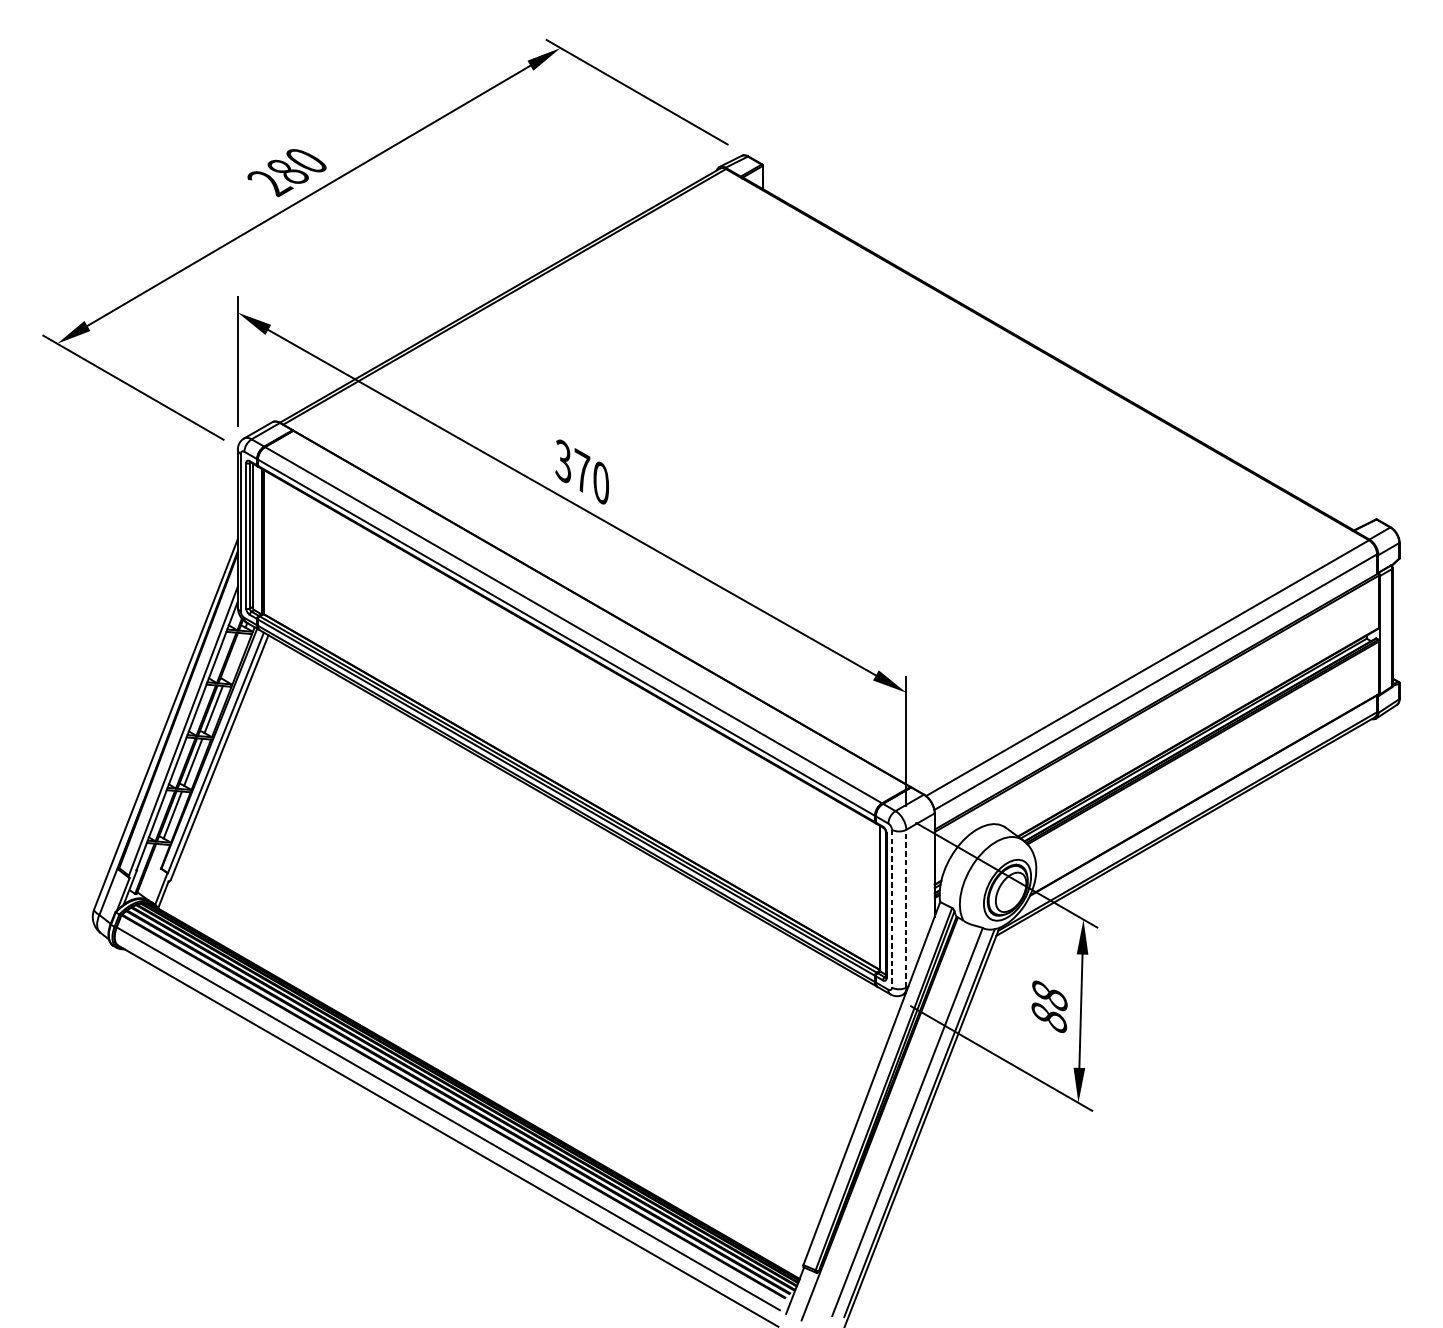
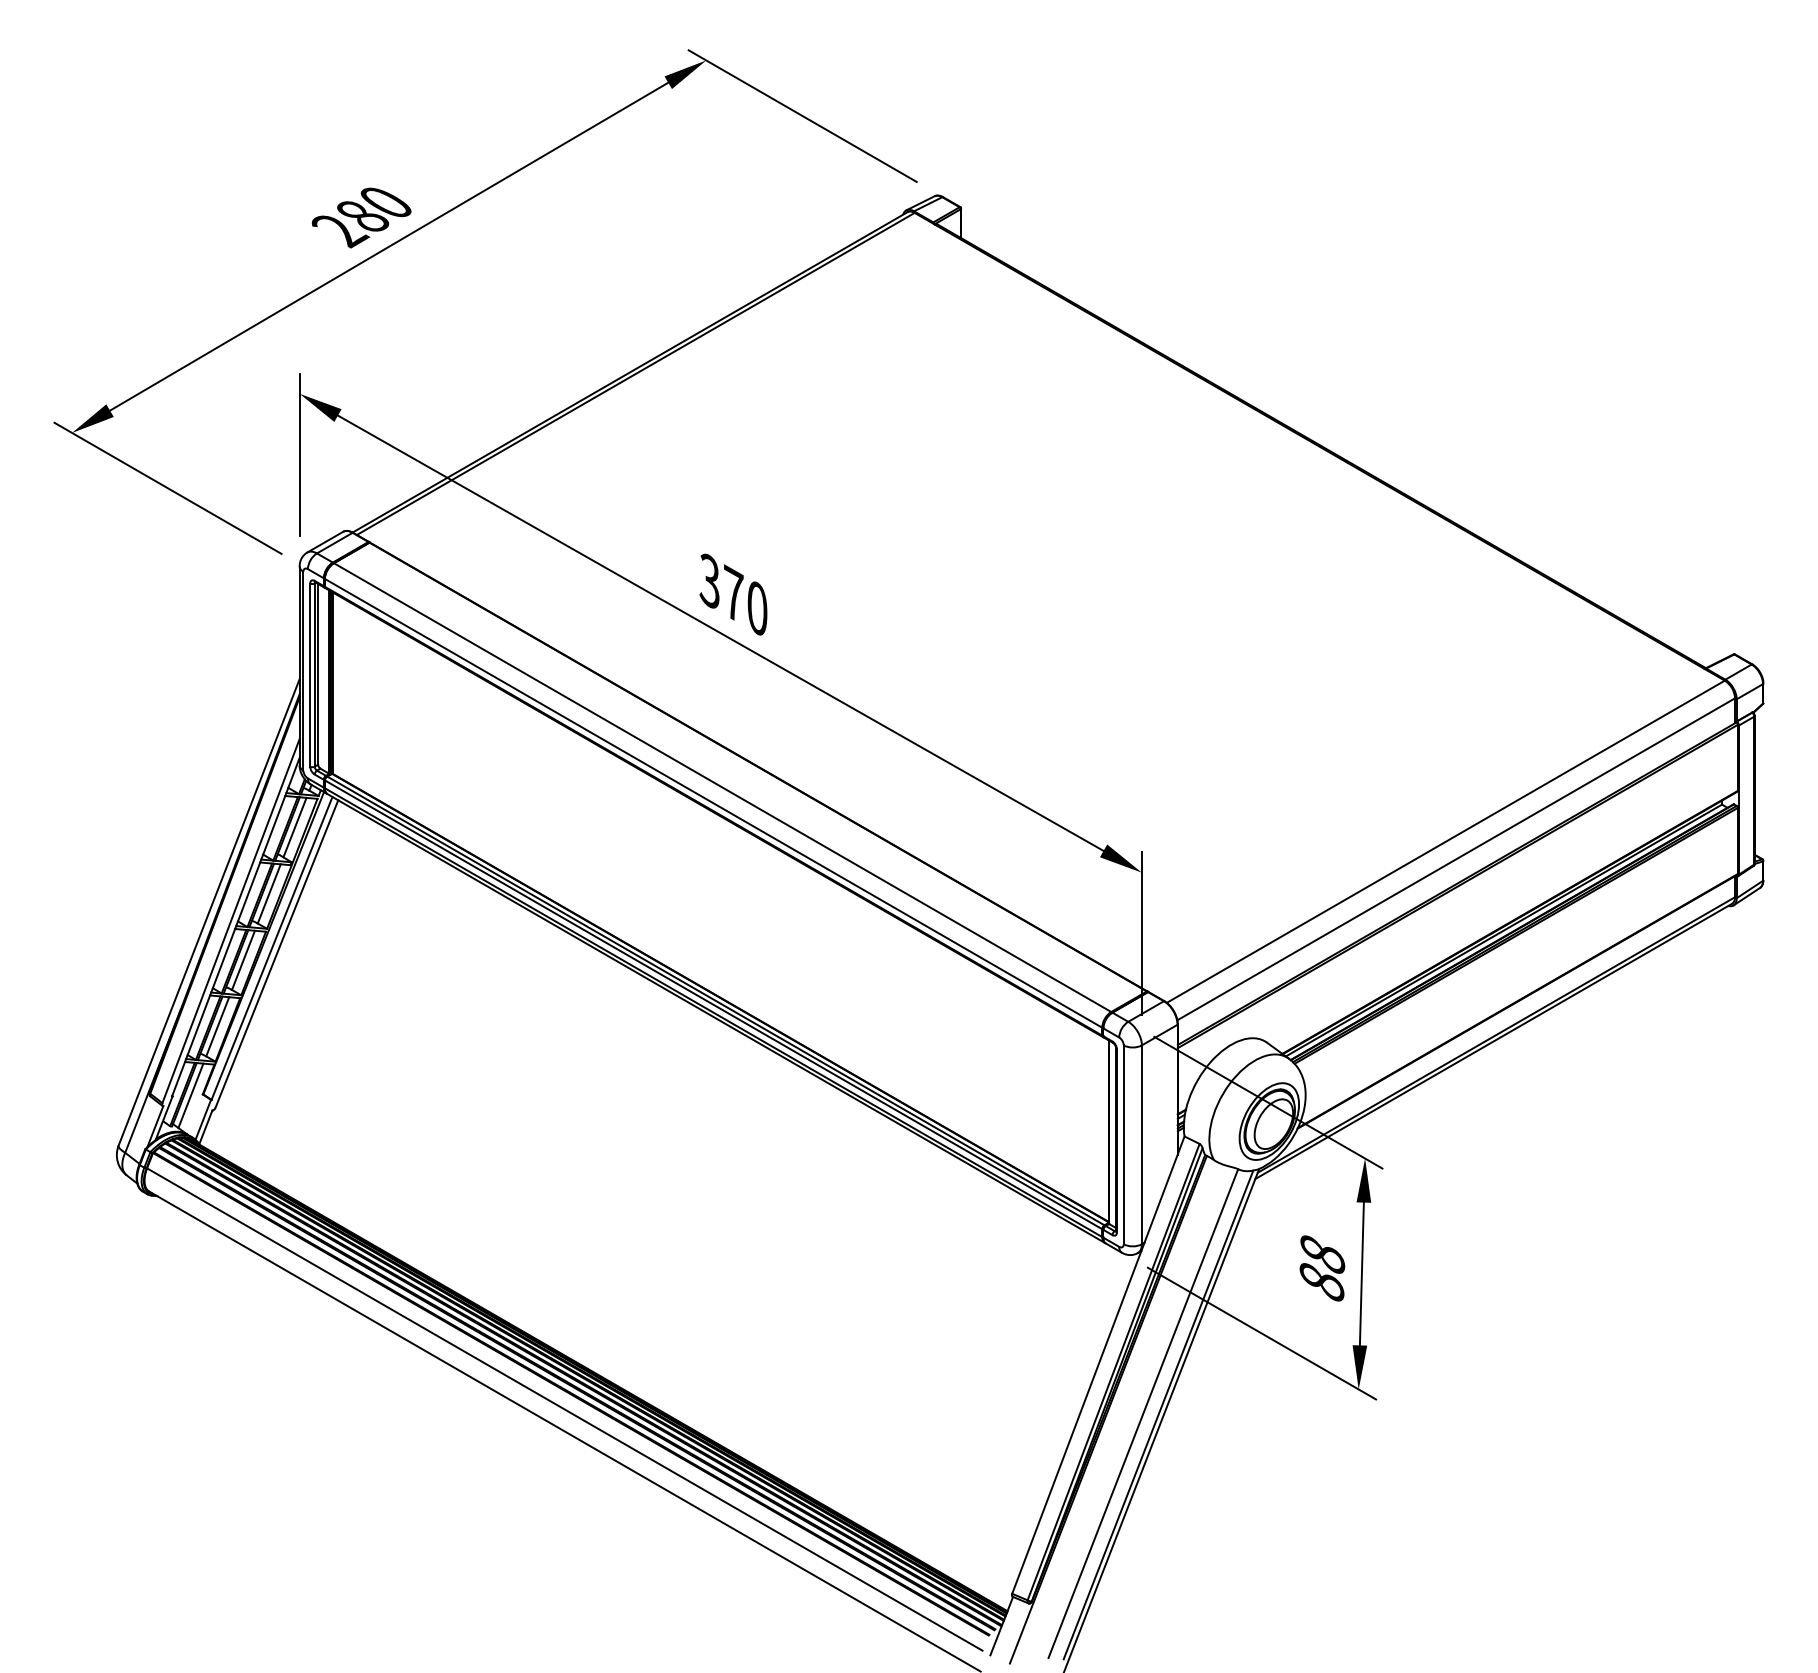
line: (233, 656) -> (294, 827), added
line: (151, 869) -> (190, 1095), added
line: (906, 908) -> (1141, 1144), dashed -> solid
line: (891, 909) -> (1123, 1145), dashed -> solid

